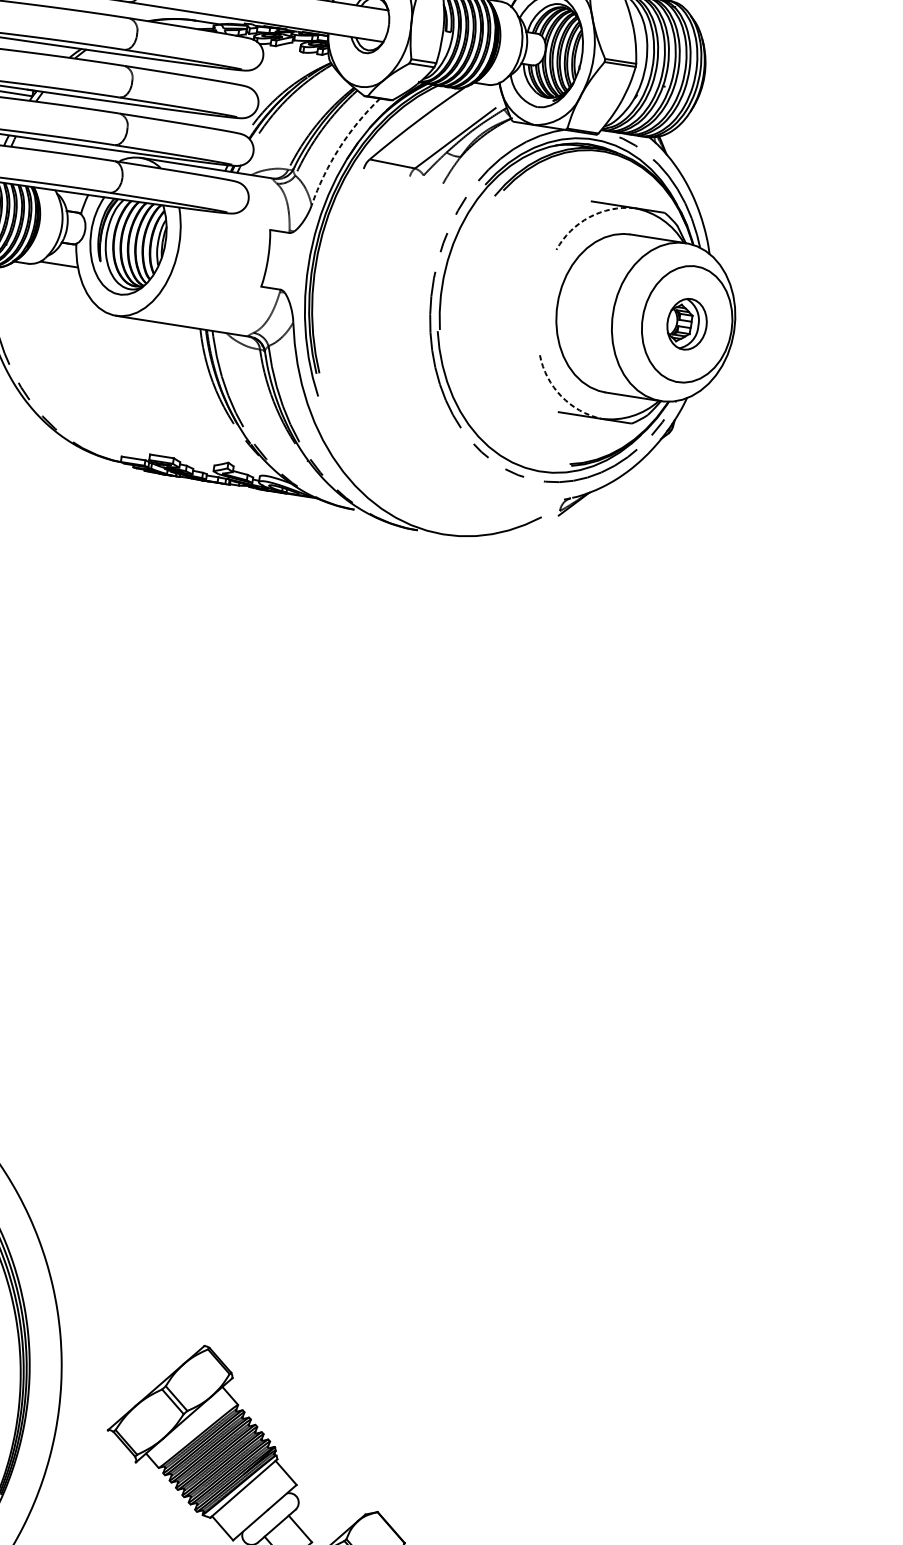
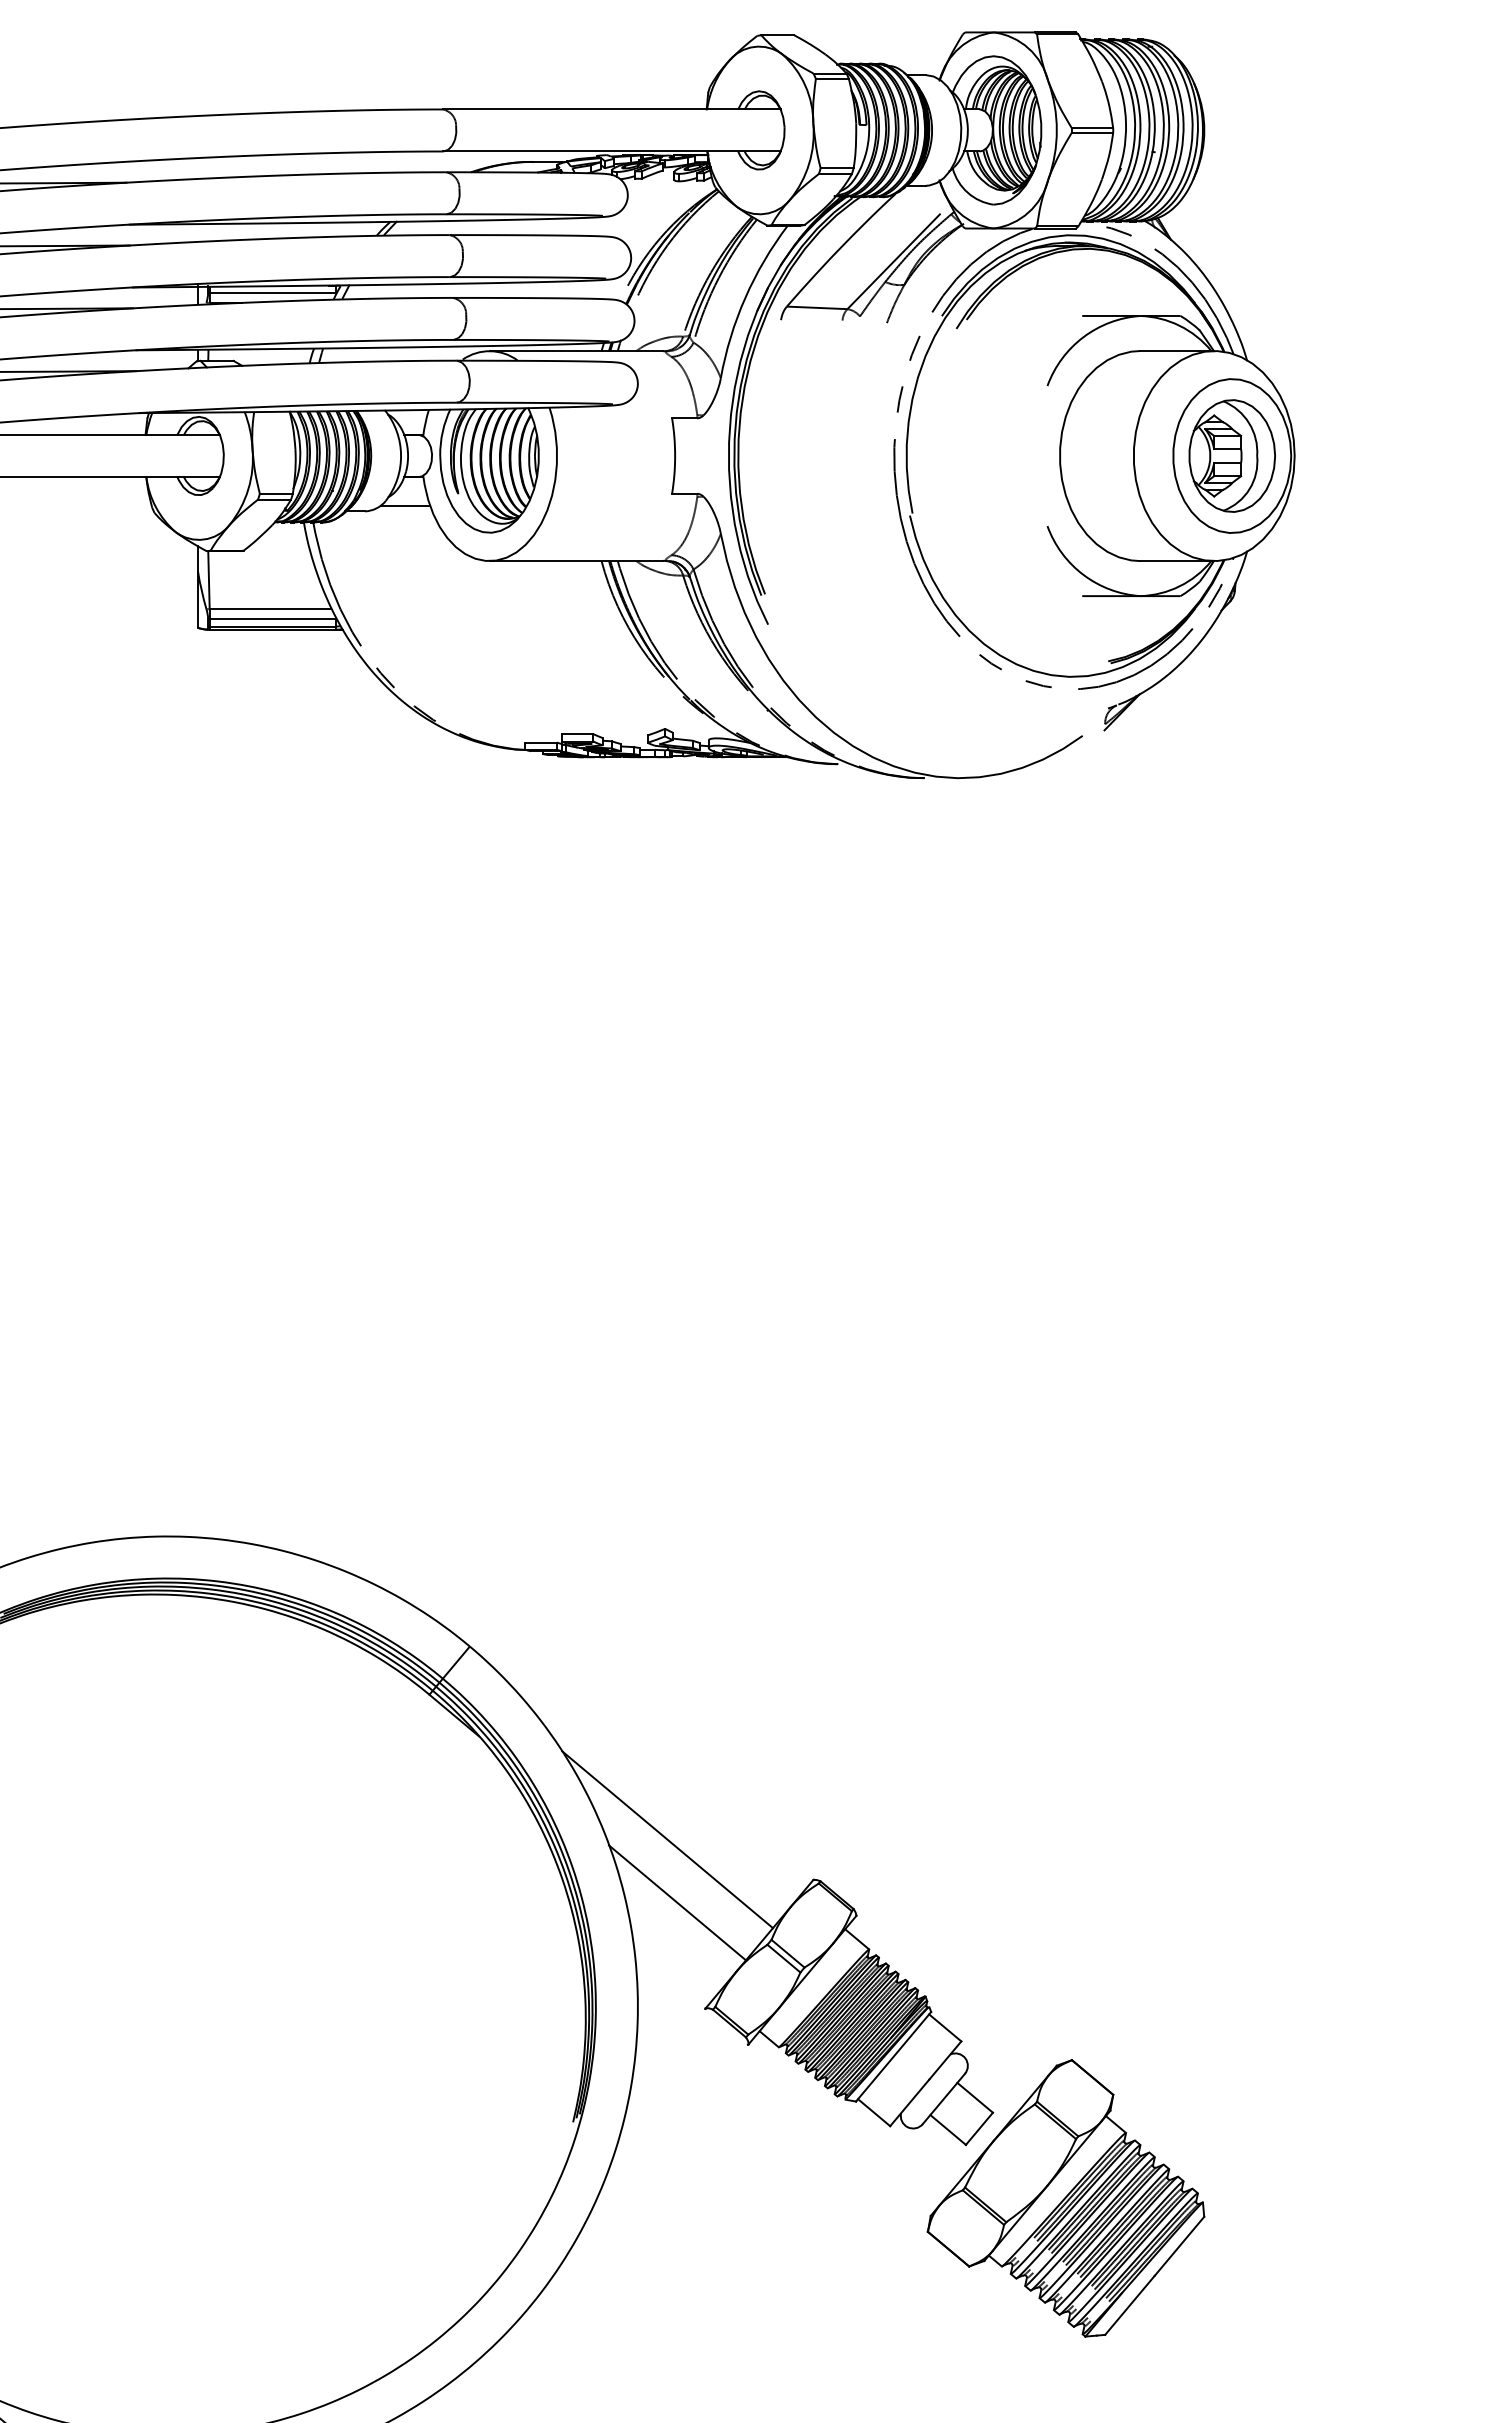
arc: (339, 147) -> (745, 297), dashed -> solid
arc: (589, 217) -> (1083, 337), dashed -> solid
part: (686, 323) -> (1231, 455), size x1.67
arc: (561, 395) -> (1083, 574), dashed -> solid
line: (99, 1298) -> (667, 1839), added
line: (99, 1347) -> (677, 1902), added

